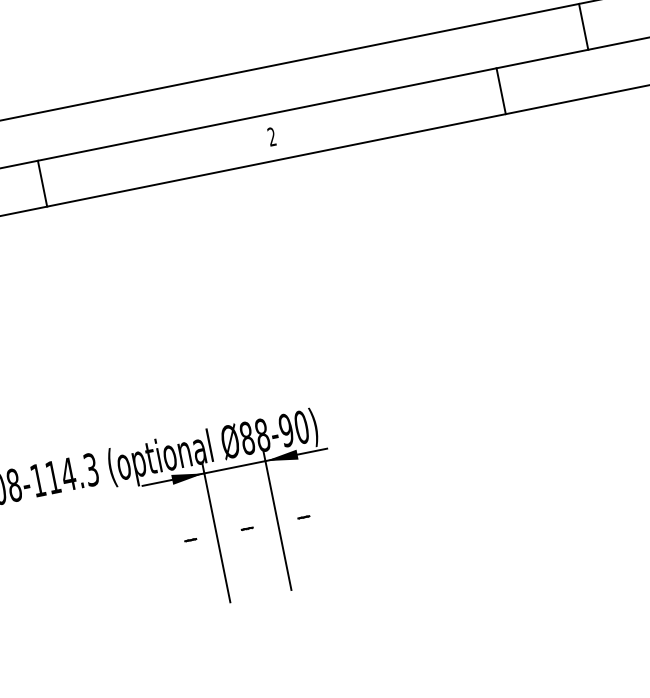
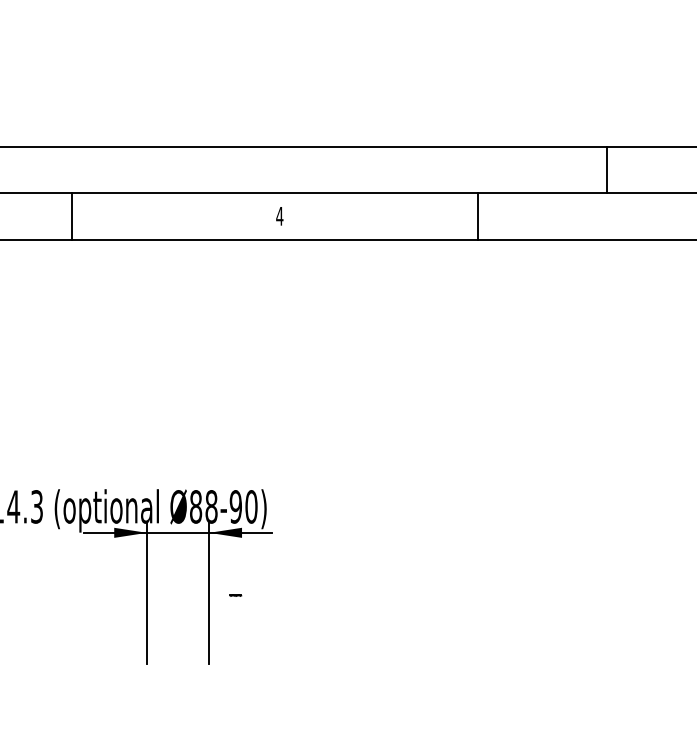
line: (501, 90) -> (477, 216), moved
text: (271, 136) -> (279, 215), 2 -> 4
line: (42, 183) -> (71, 216), moved
line: (246, 528) -> (177, 595), removed
line: (190, 540) -> (120, 595), removed

